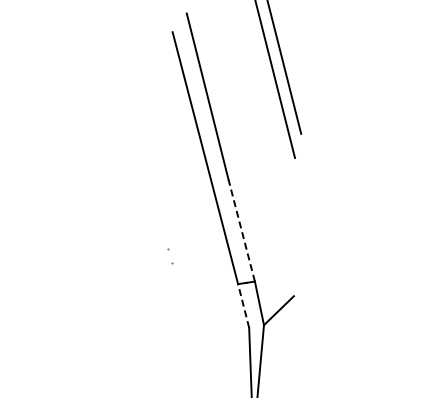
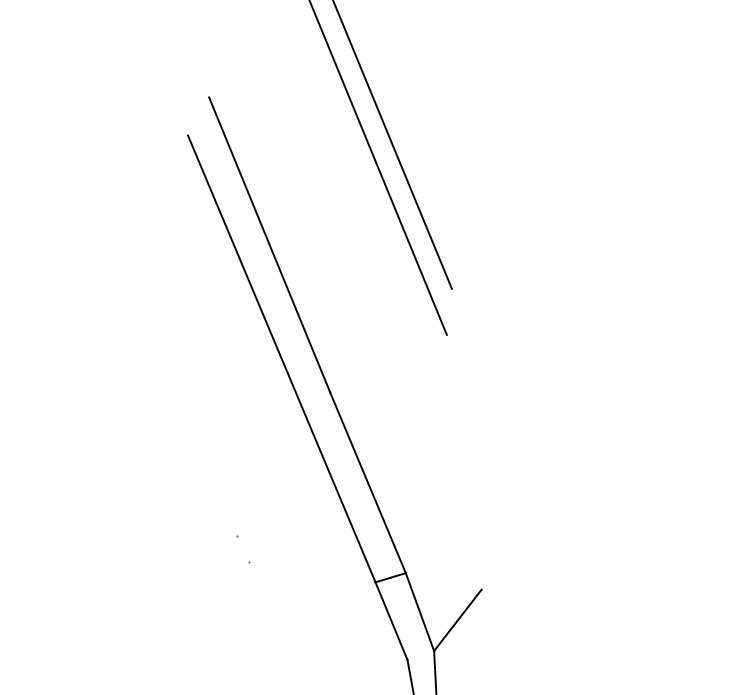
line: (241, 230) -> (367, 482), dashed -> solid
line: (243, 306) -> (391, 622), dashed -> solid

